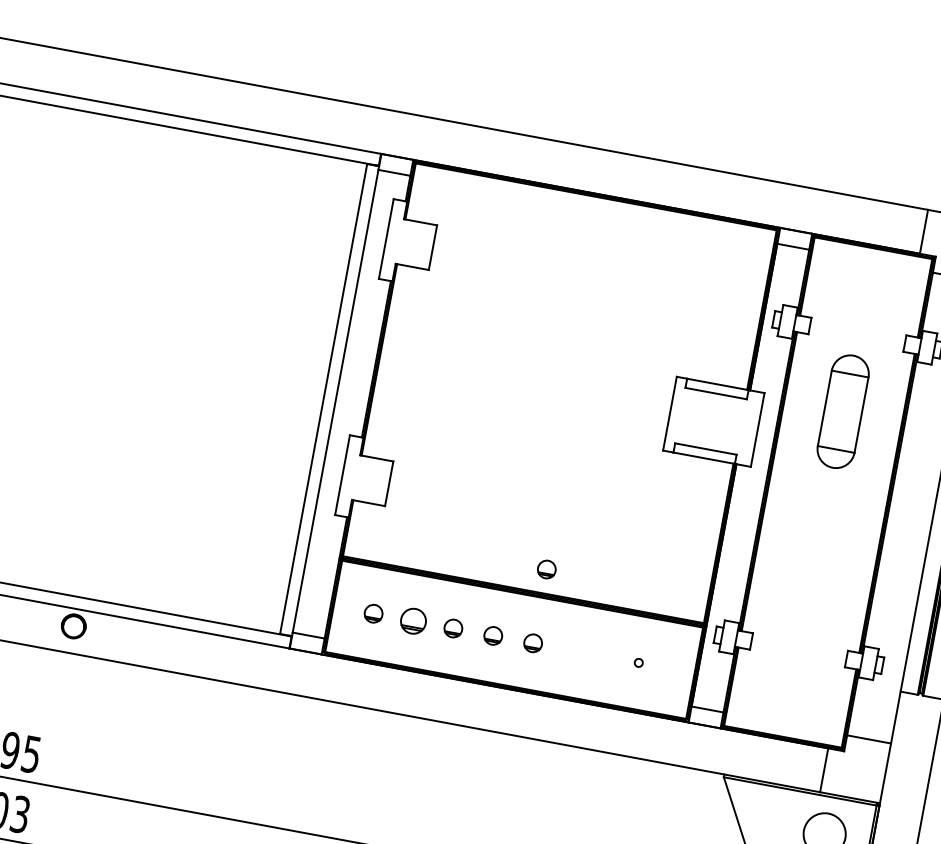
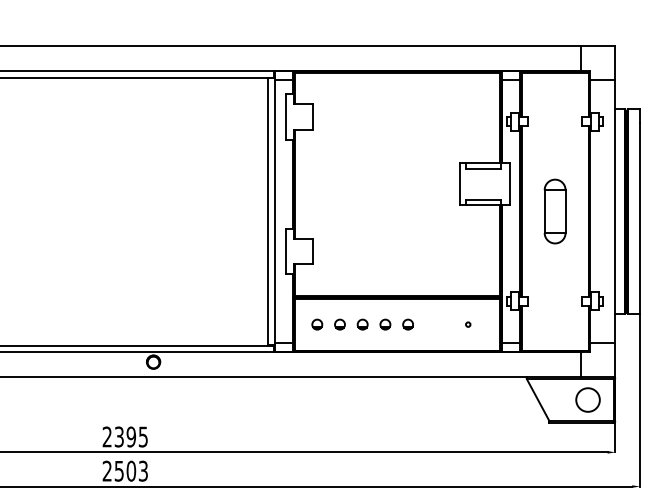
part: (842, 411) -> (554, 211), moved
part: (545, 569) -> (407, 282), removed
part: (412, 620) -> (339, 324), size x0.71

